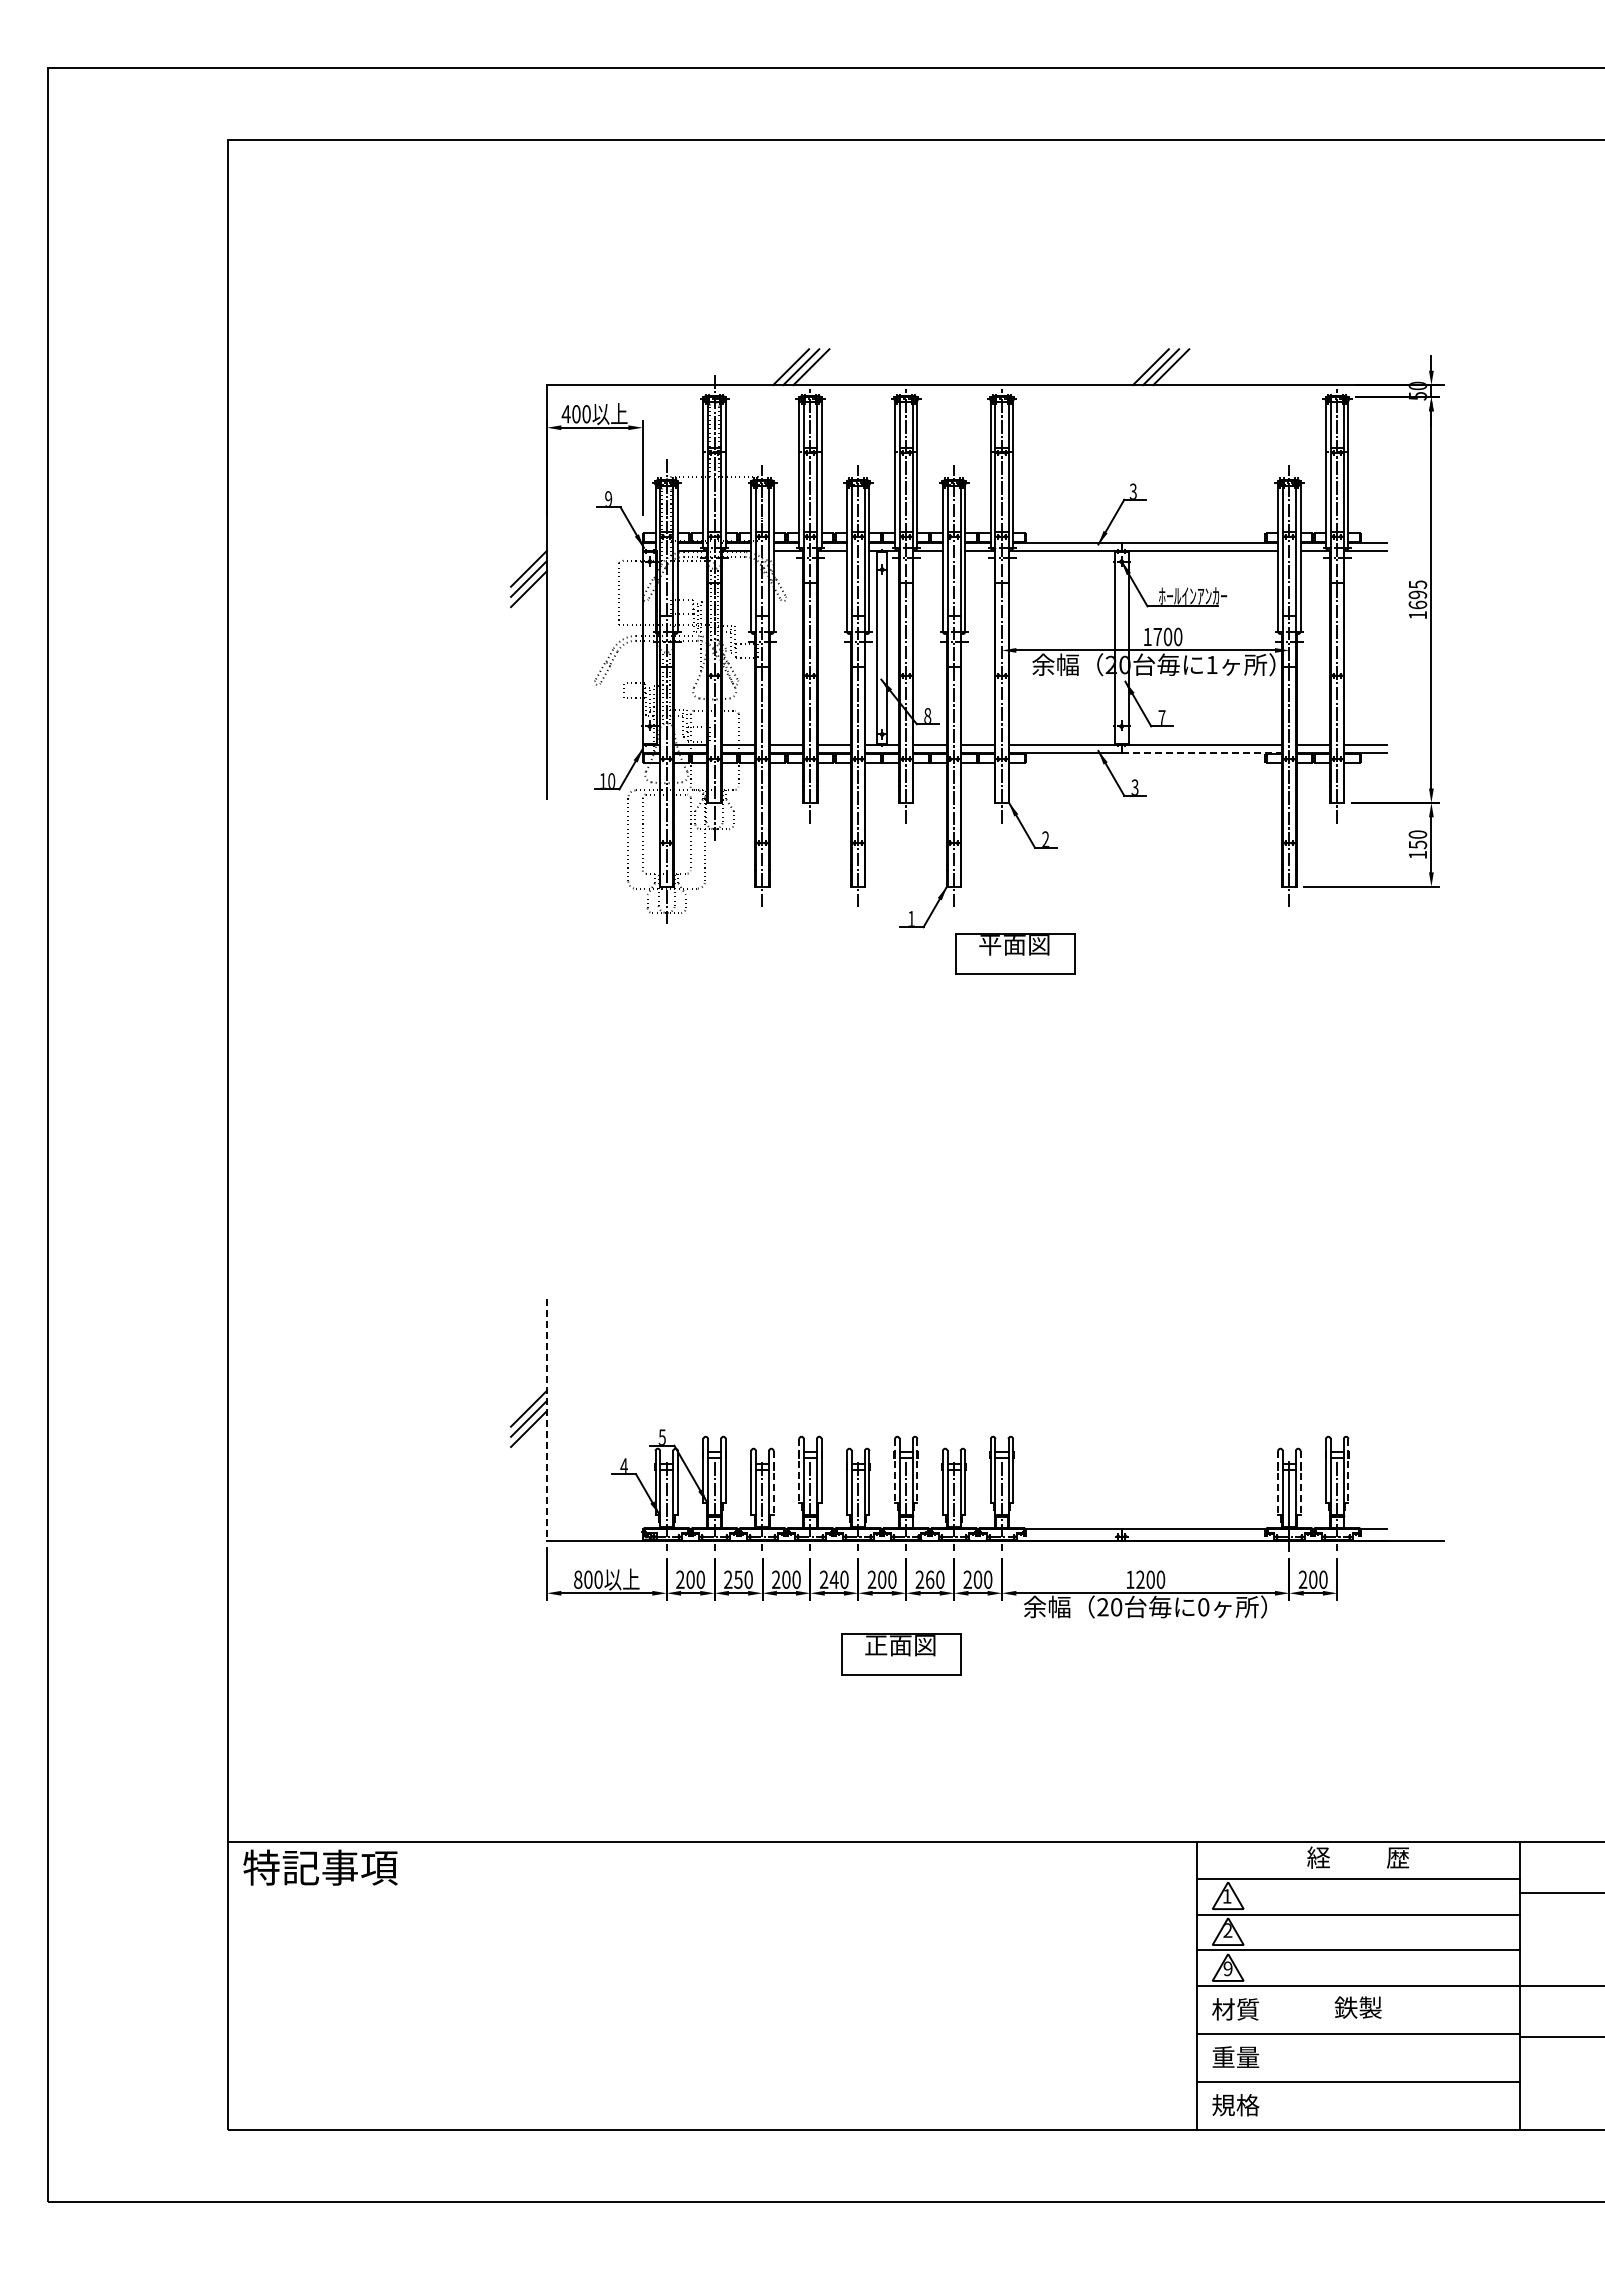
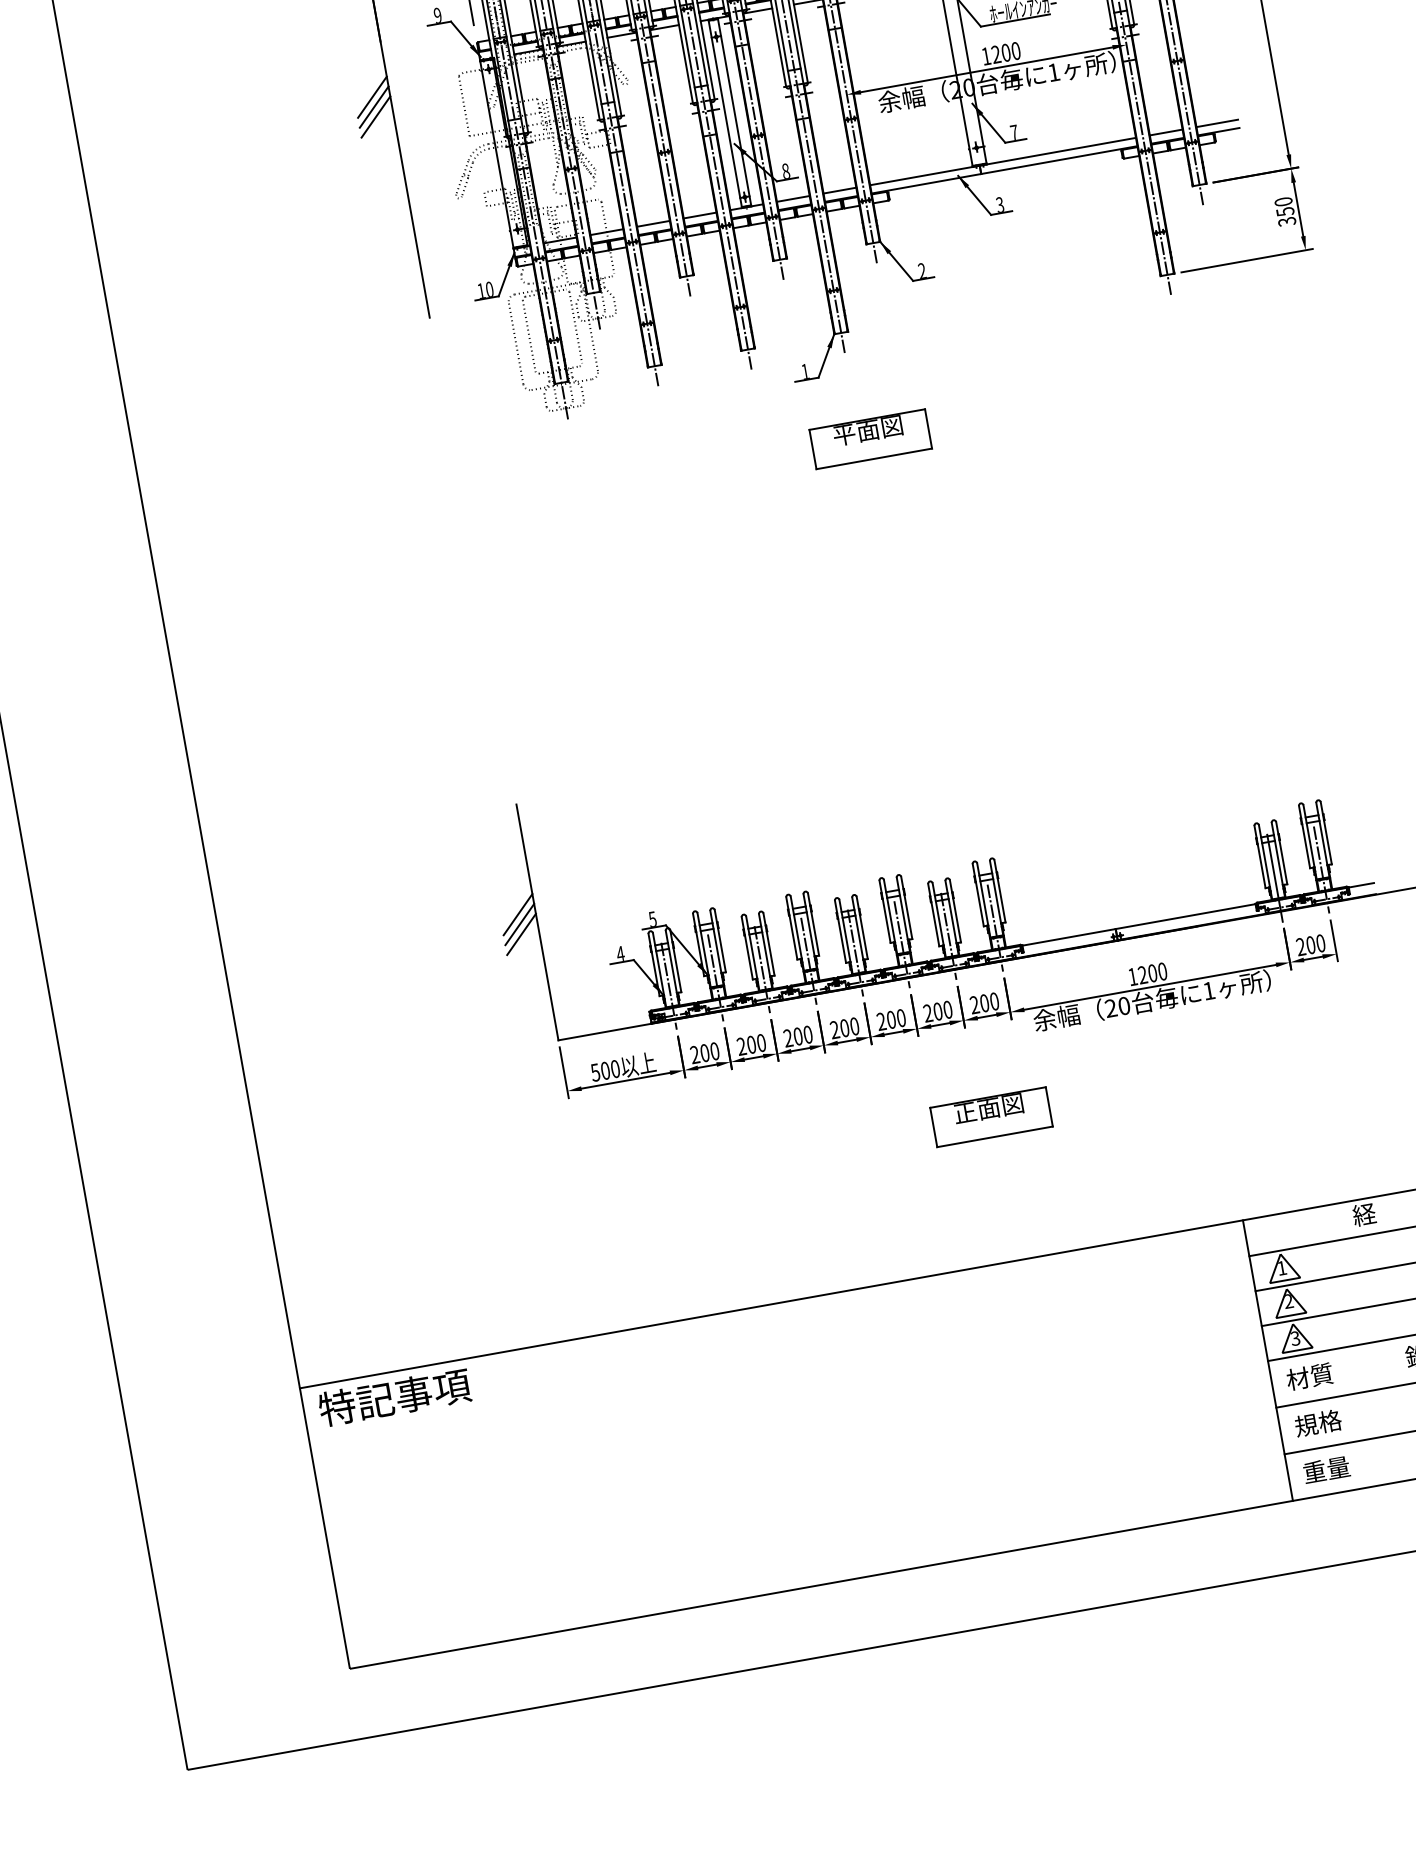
text: (1157, 636) -> (995, 54), 1700 -> 1200
line: (1202, 753) -> (1059, 160), dashed -> solid
text: (1417, 855) -> (1286, 222), 150 -> 350
part: (1015, 953) -> (870, 438), moved
line: (546, 1420) -> (537, 923), dashed -> solid
line: (799, 1471) -> (792, 928), dashed -> solid
line: (895, 1471) -> (885, 912), dashed -> solid
line: (917, 1471) -> (907, 908), dashed -> solid
line: (1348, 1471) -> (1326, 833), dashed -> solid
line: (773, 1482) -> (768, 944), dashed -> solid
line: (1278, 1482) -> (1260, 856), dashed -> solid
line: (1300, 1482) -> (1281, 852), dashed -> solid
text: (577, 1579) -> (594, 1072), 800 -> 500
text: (738, 1579) -> (751, 1044), 250 -> 200
text: (833, 1579) -> (843, 1028), 240 -> 200
text: (930, 1579) -> (938, 1011), 260 -> 200
text: (1203, 1607) -> (1208, 991), 0 -> 1
part: (901, 1654) -> (991, 1117), moved
text: (1227, 1968) -> (1294, 1338), 9 -> 3
text: (1235, 2057) -> (1318, 1423), 重量 -> 規格
text: (1235, 2105) -> (1326, 1470), 規格 -> 重量

